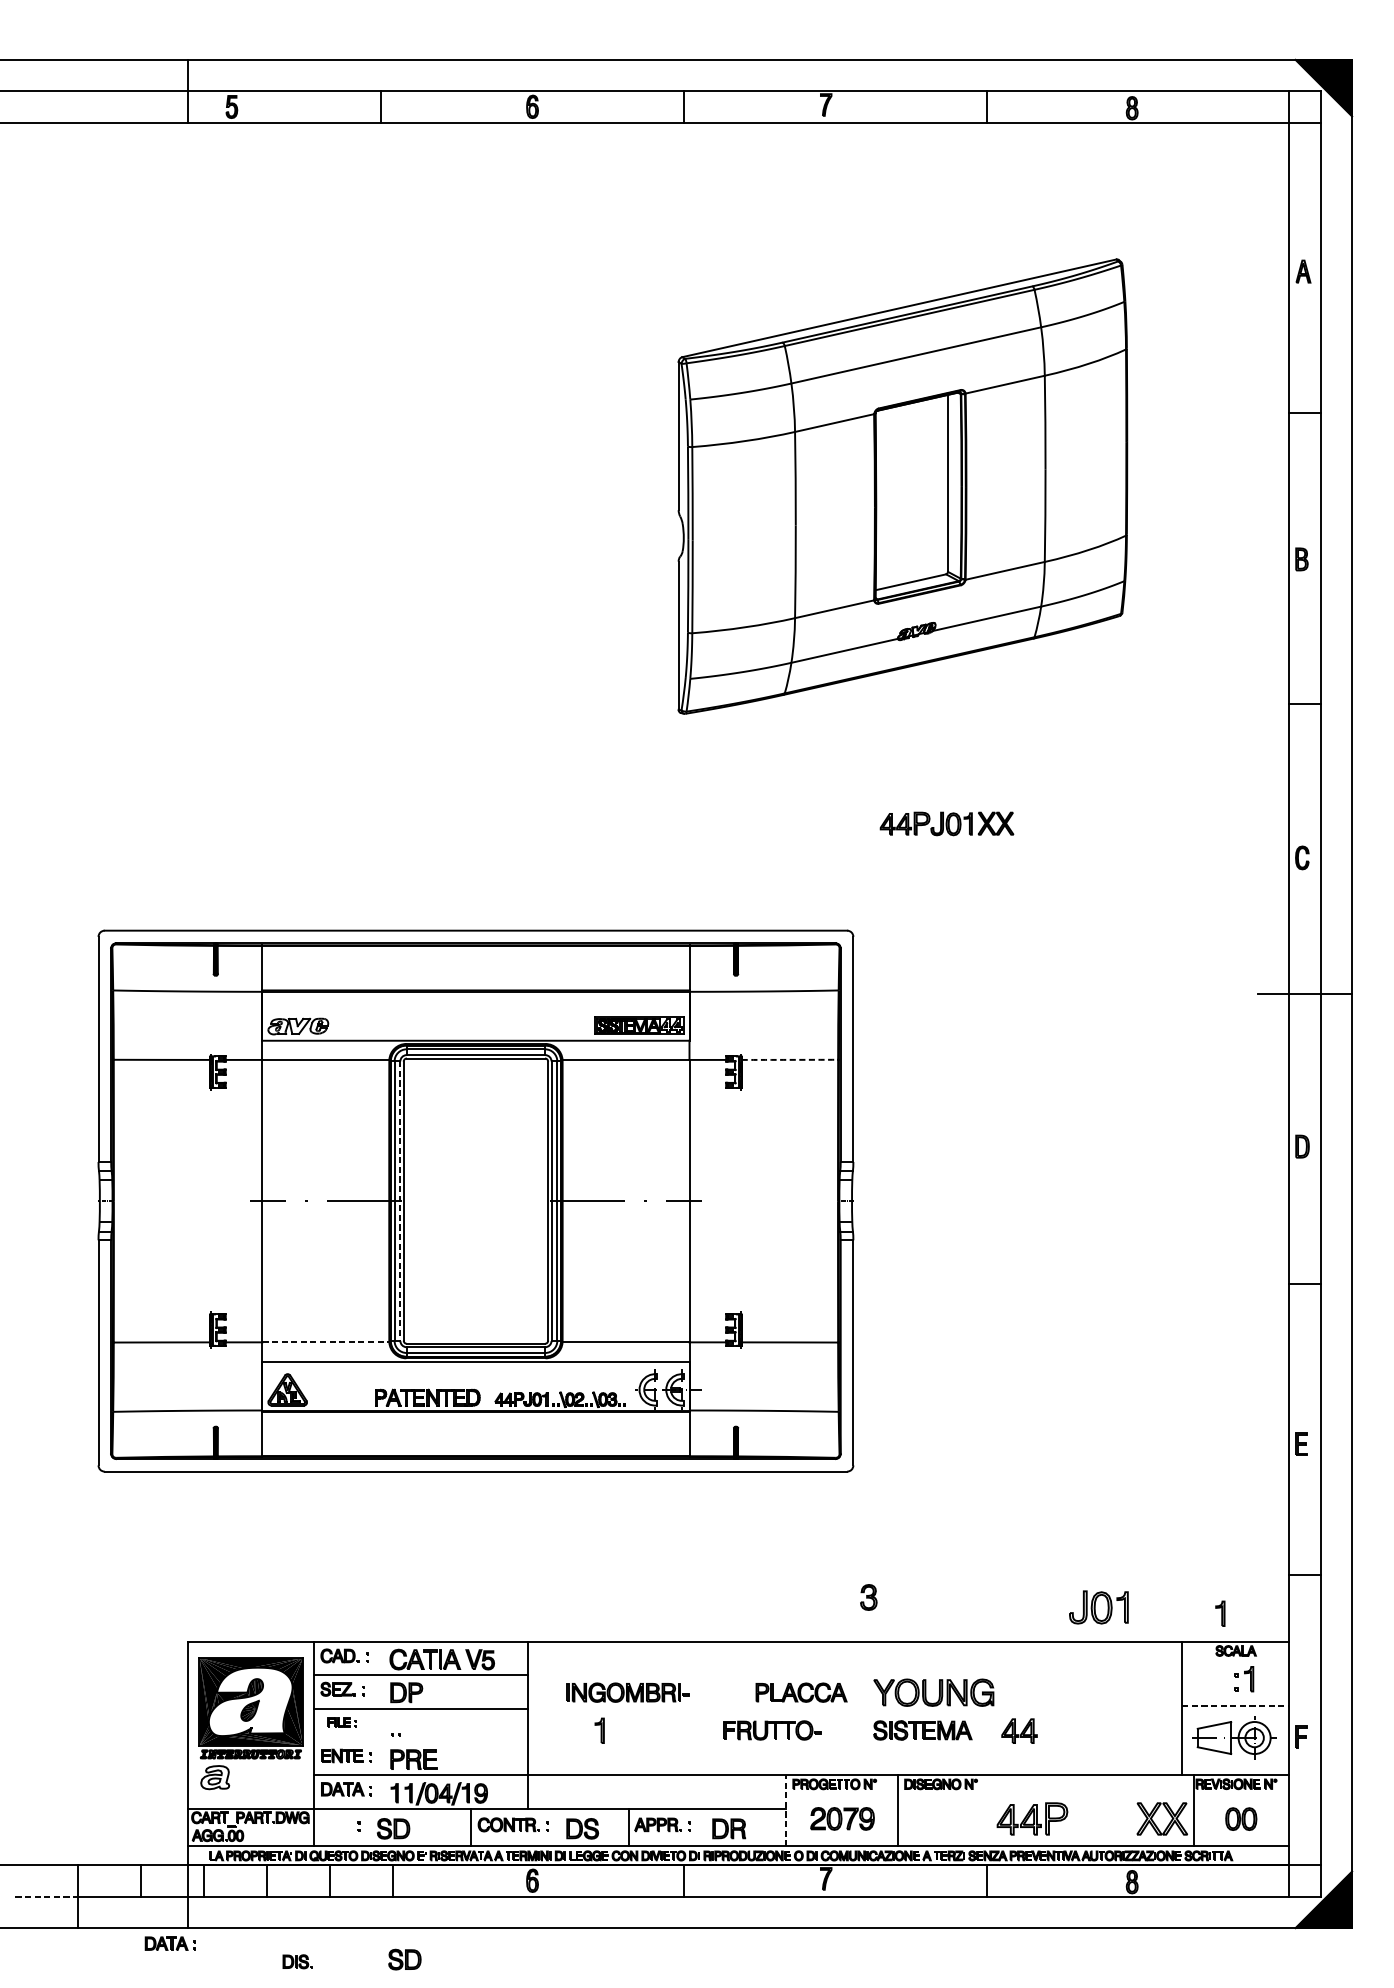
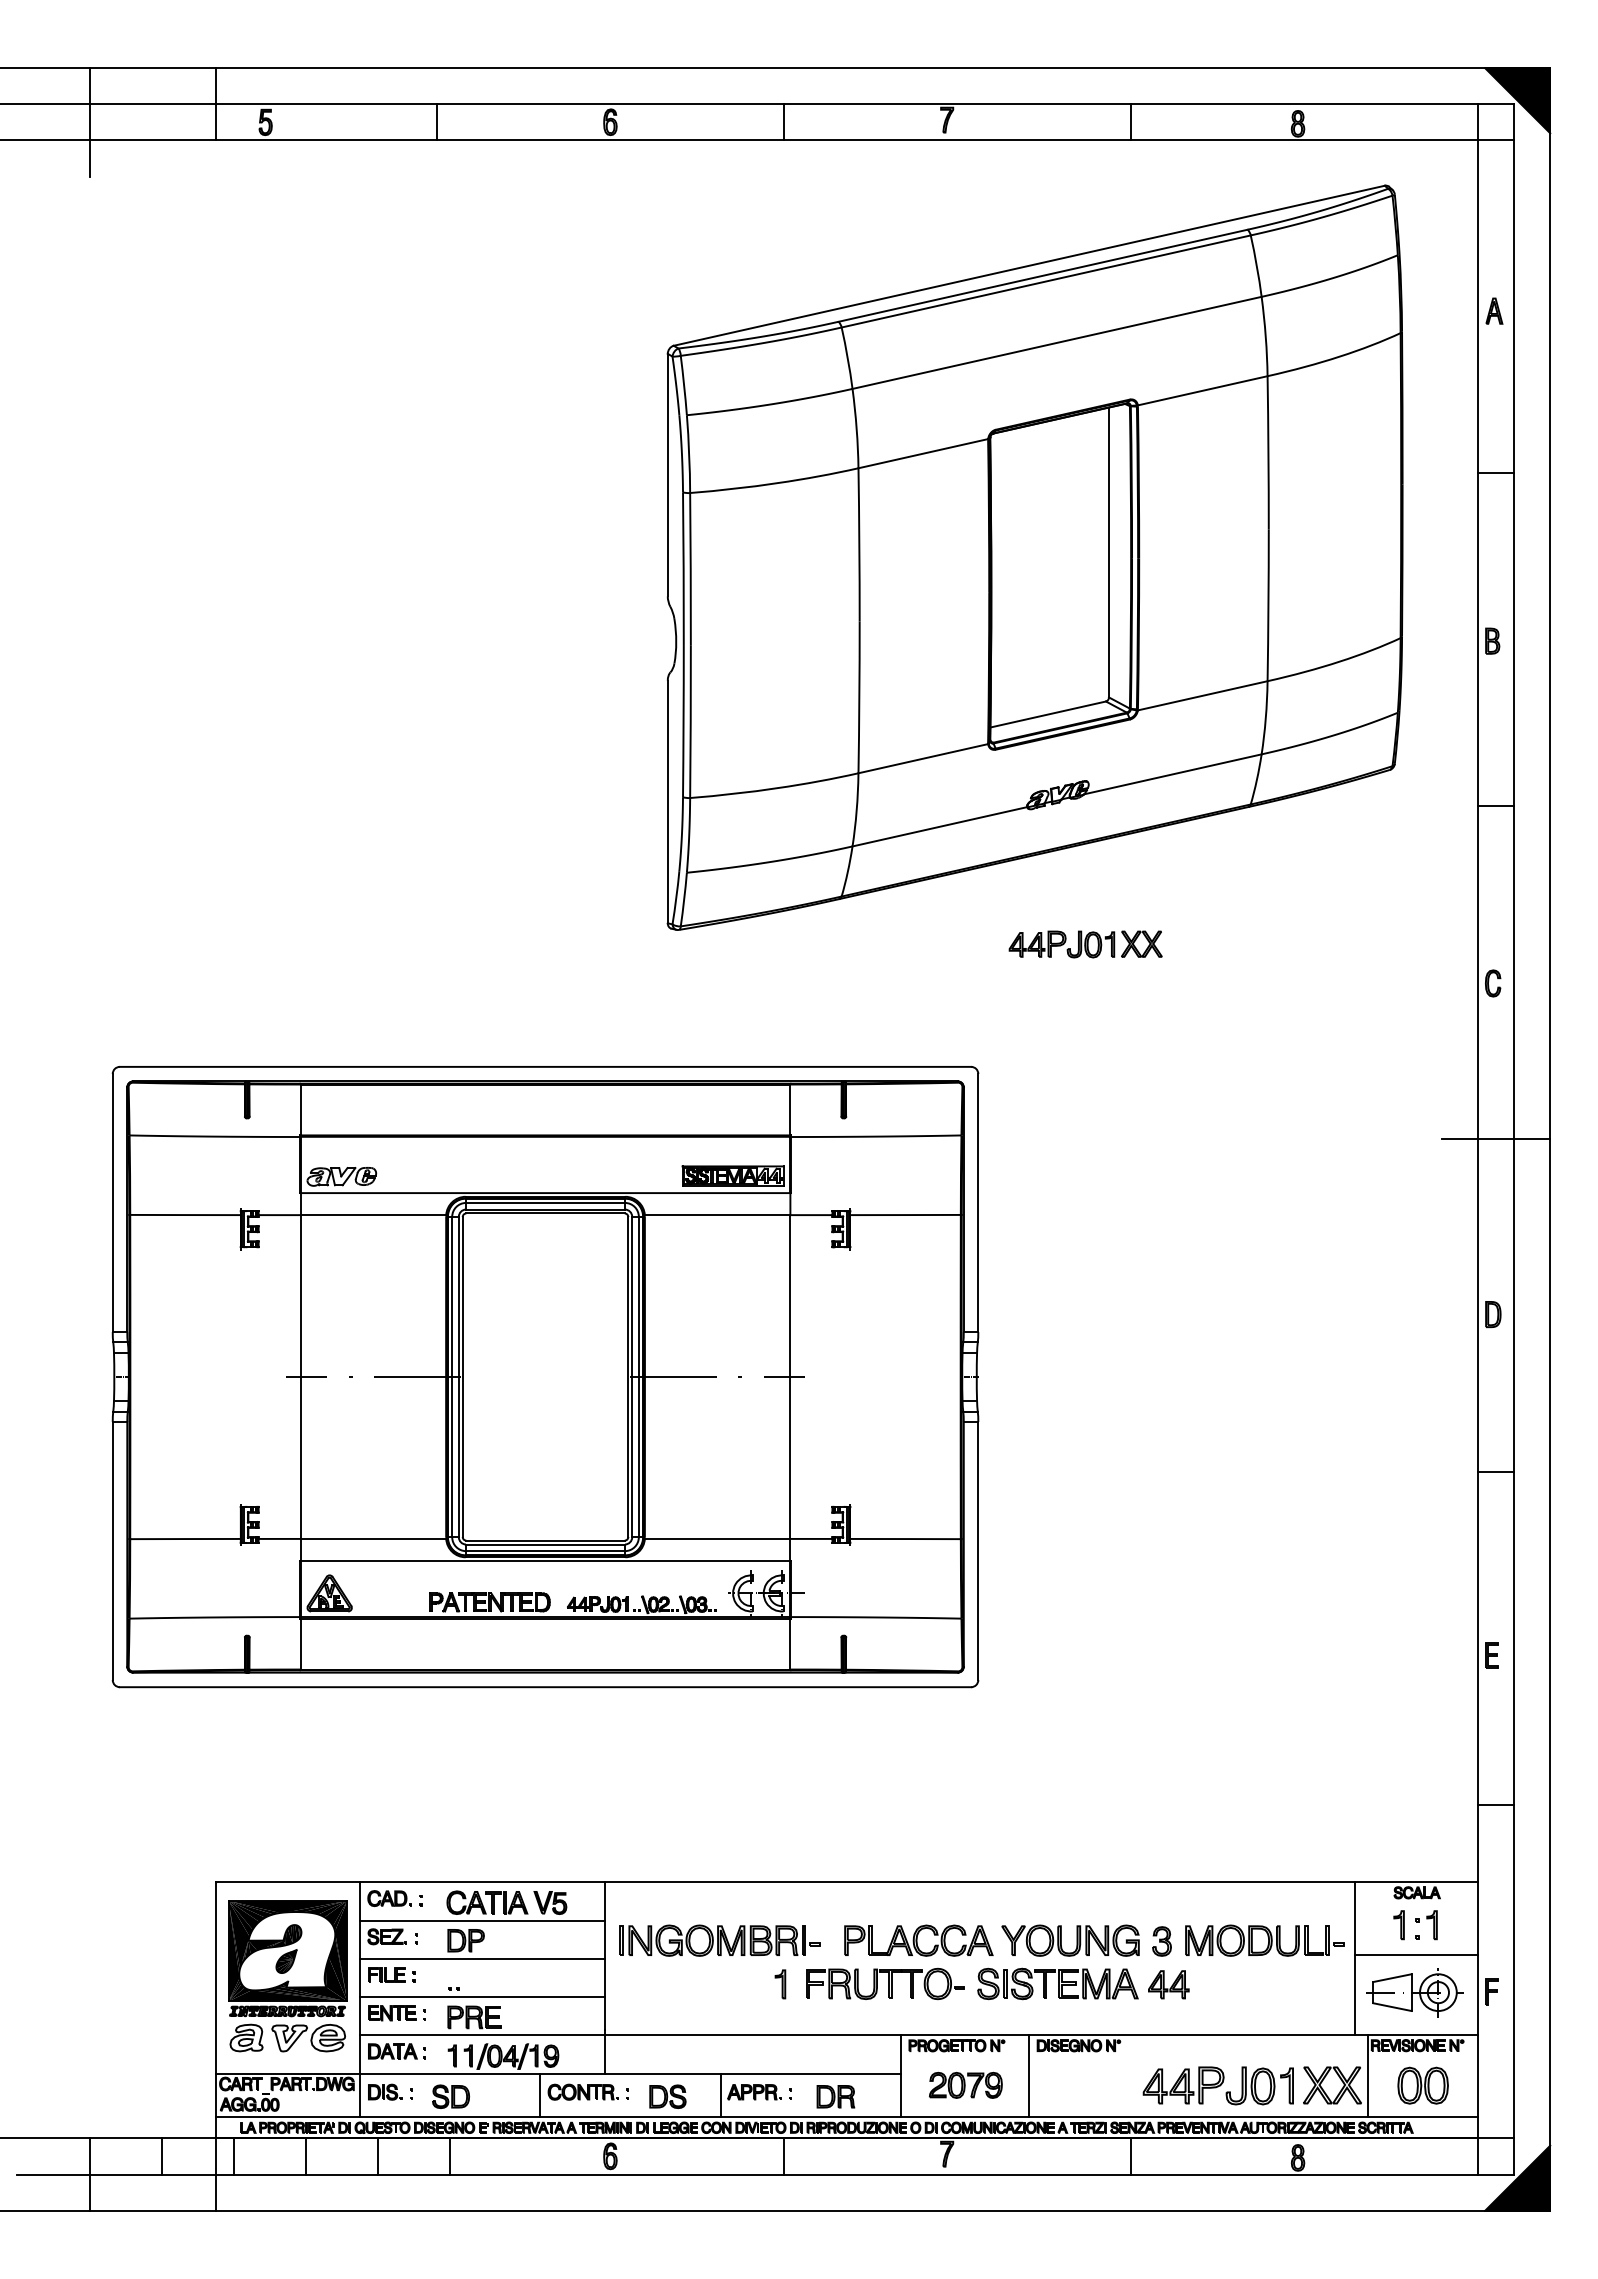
line: (78, 107) -> (89, 122), added
part: (902, 486) -> (1034, 557), size x1.43
arc: (789, 1060) -> (905, 1215), dashed -> solid
line: (400, 1201) -> (458, 1377), dashed -> solid
line: (325, 1341) -> (373, 1538), dashed -> solid
part: (868, 1597) -> (1161, 1941), moved
part: (1098, 1607) -> (1259, 2085), moved
part: (1219, 1614) -> (1398, 1925), moved
part: (627, 1692) -> (719, 1940), size x1.43
part: (801, 1692) -> (918, 1940), size x1.43
part: (1102, 1692) -> (1264, 1940), added
line: (1236, 1705) -> (1417, 1955), dashed -> solid
part: (341, 1722) -> (391, 1974), size x1.43
part: (599, 1730) -> (780, 1984), moved
part: (772, 1730) -> (885, 1983), size x1.43
part: (922, 1730) -> (1057, 1983), size x1.43
line: (420, 1742) -> (482, 1997), added
part: (269, 1778) -> (308, 2038), added
line: (786, 1811) -> (901, 2076), dashed -> solid
part: (1240, 1819) -> (1422, 2085), size x1.43
line: (47, 1896) -> (54, 2174), dashed -> solid
part: (169, 1943) -> (194, 2228), removed
part: (404, 1959) -> (463, 2246), removed
part: (298, 1961) -> (385, 2091), moved

